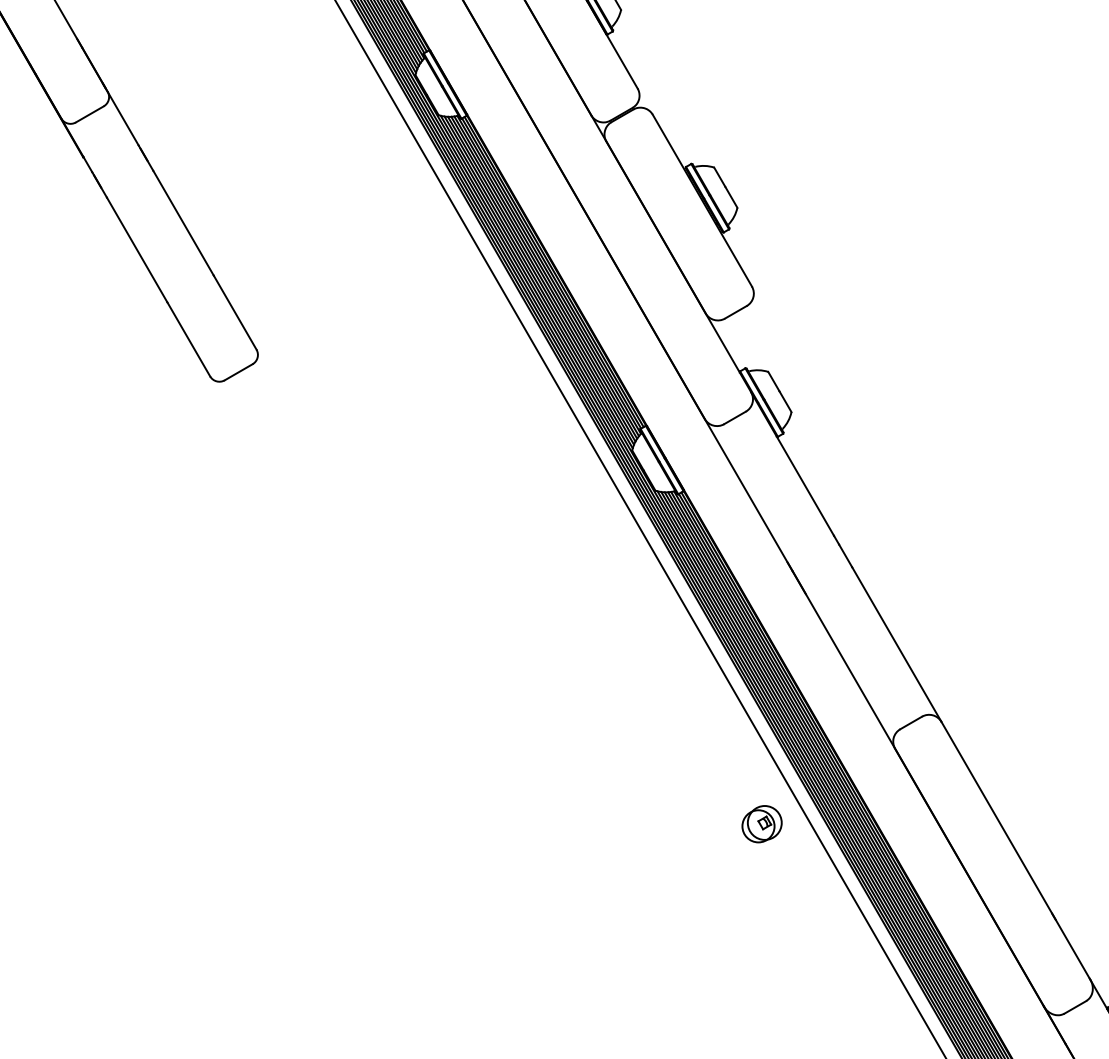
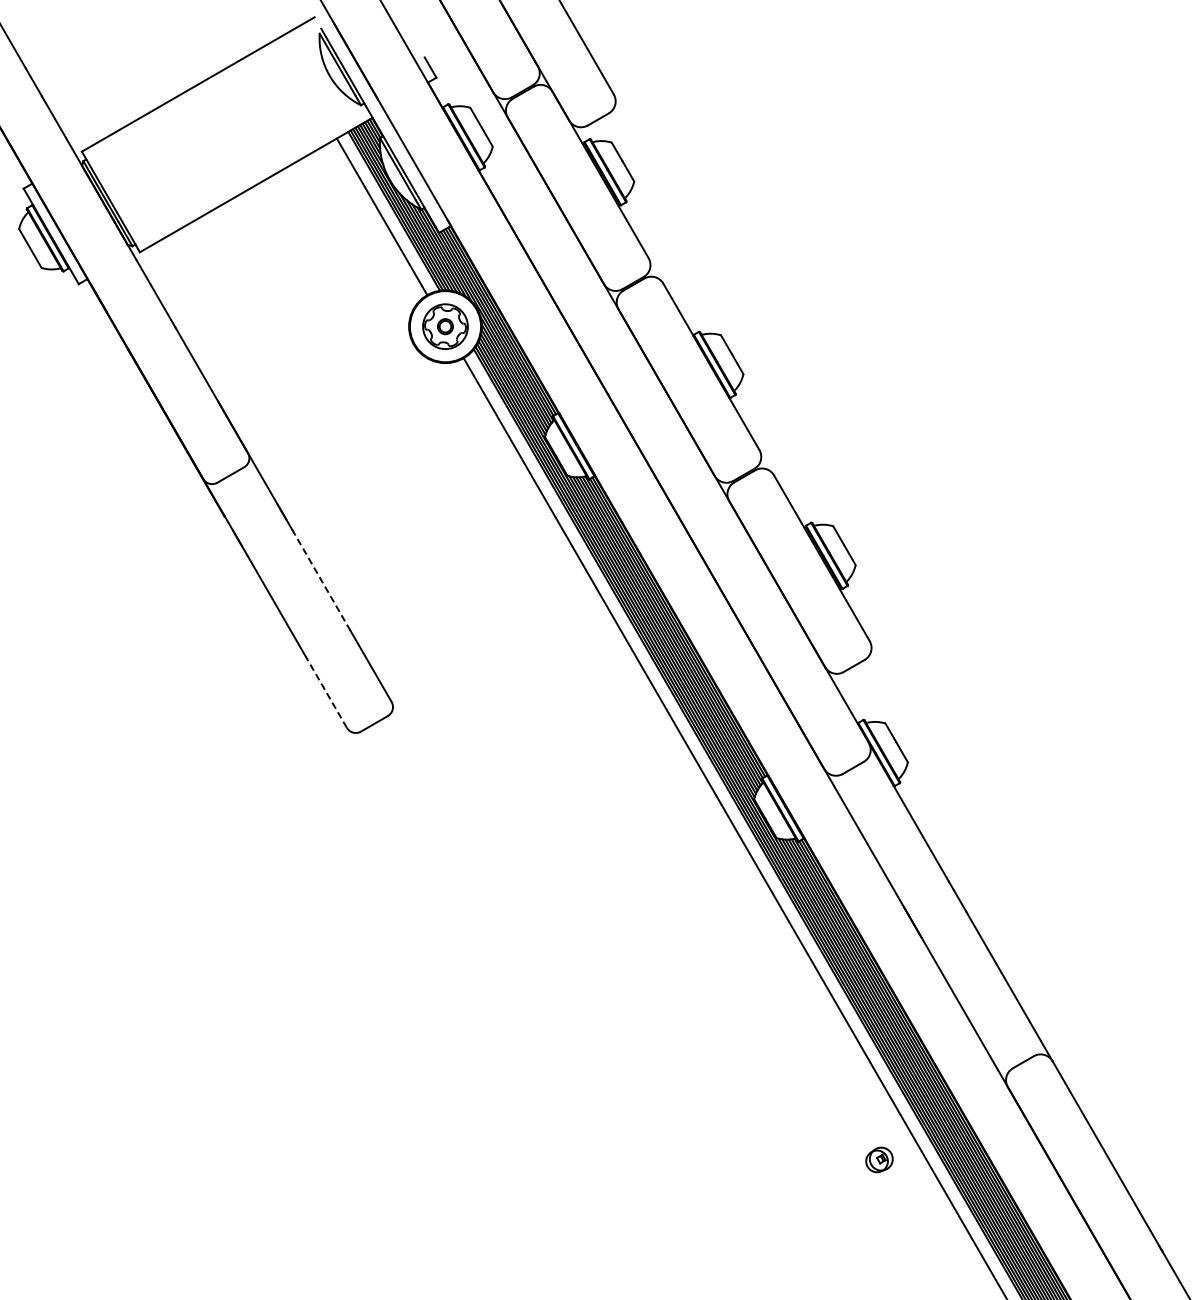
line: (183, 223) -> (321, 580), solid -> dashed
line: (189, 338) -> (326, 691), solid -> dashed
part: (762, 823) -> (879, 1159), size x0.7

